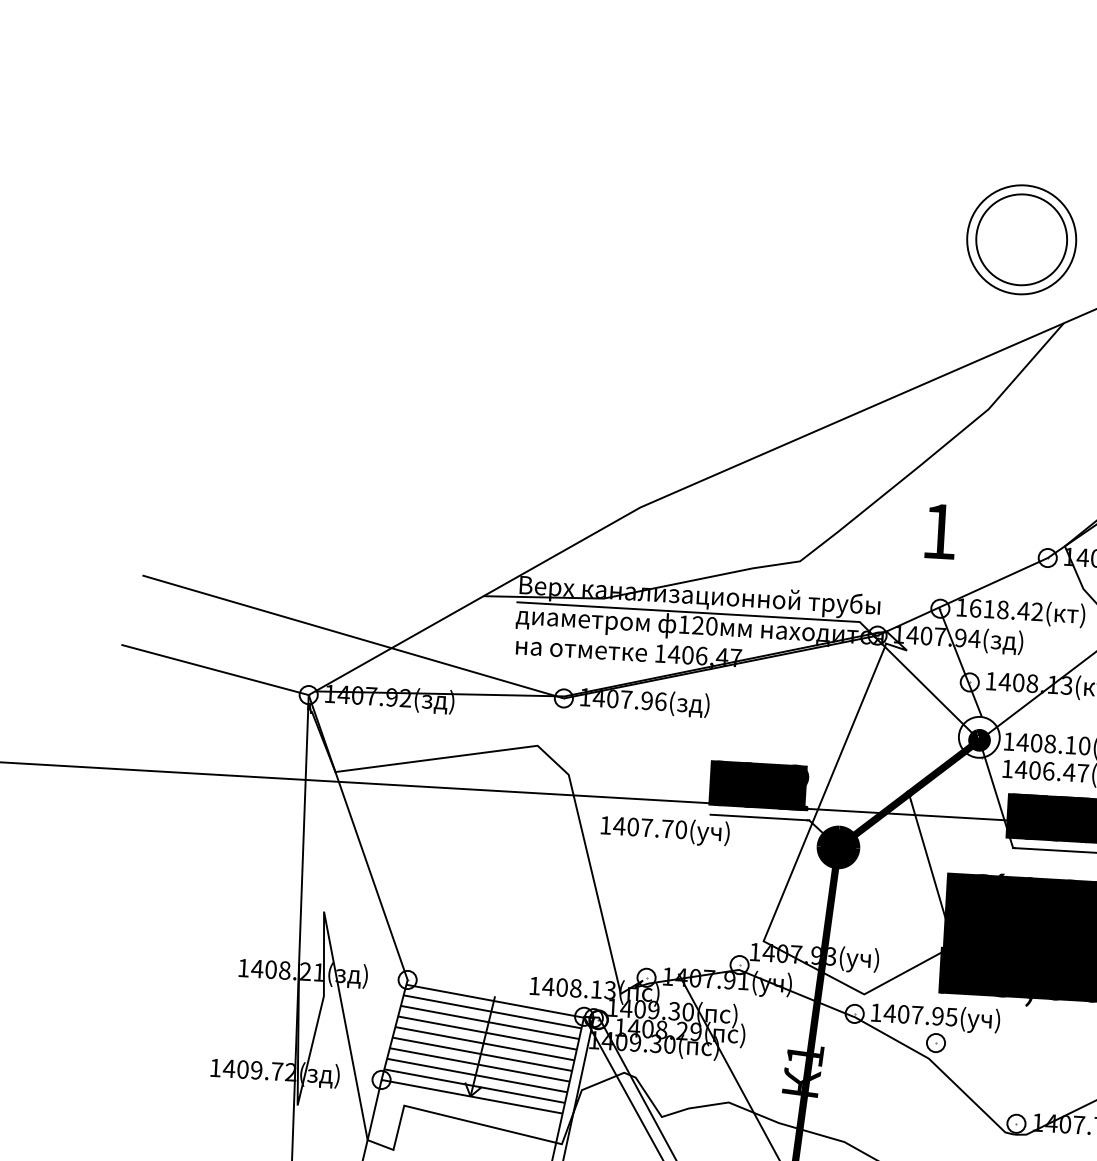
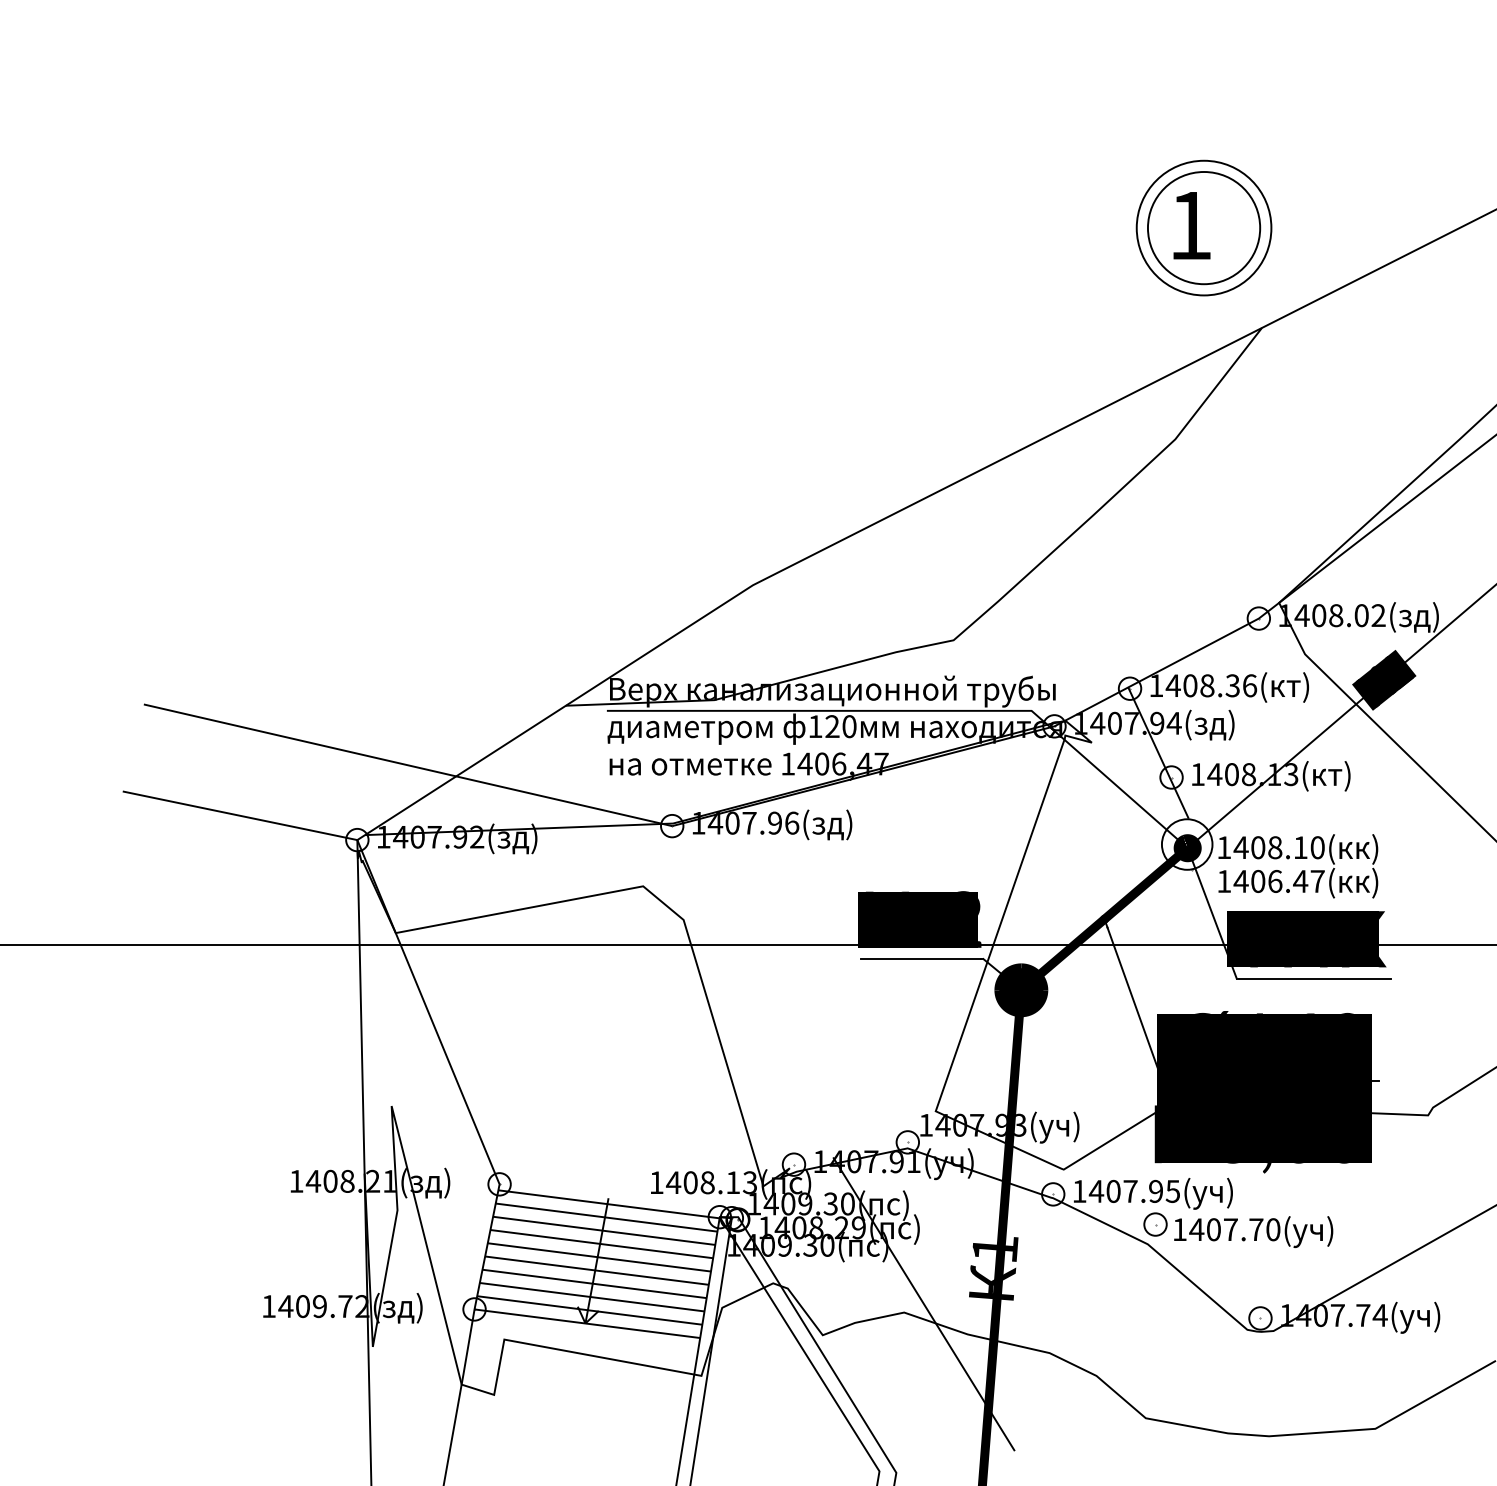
text: (940, 531) -> (1191, 225), moved
text: (1006, 609) -> (1211, 685), 1618.42( -> 1408.36(
text: (665, 831) -> (1253, 1232), moved

